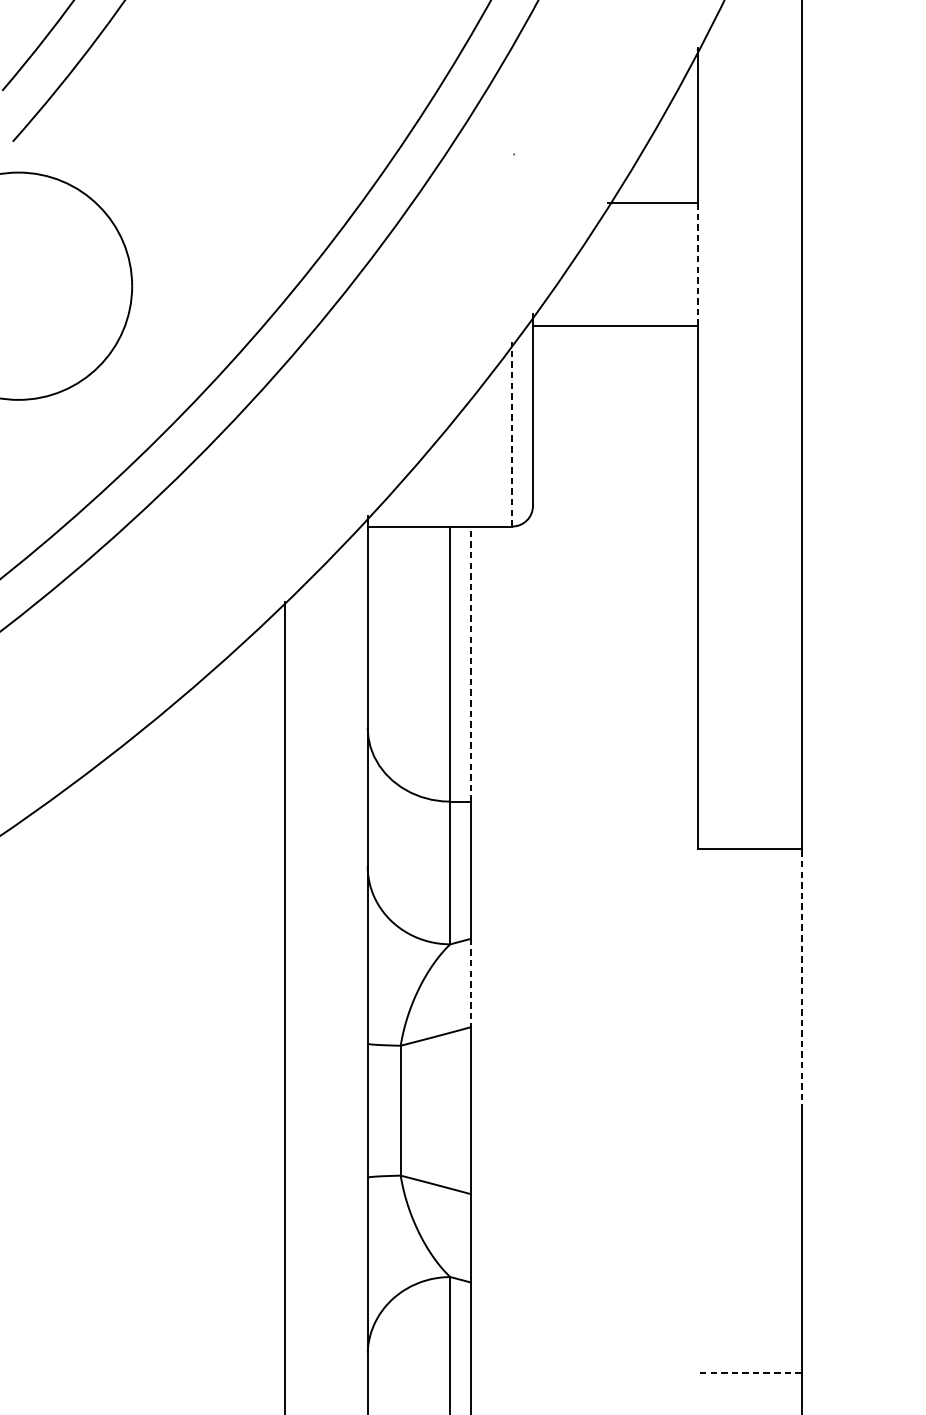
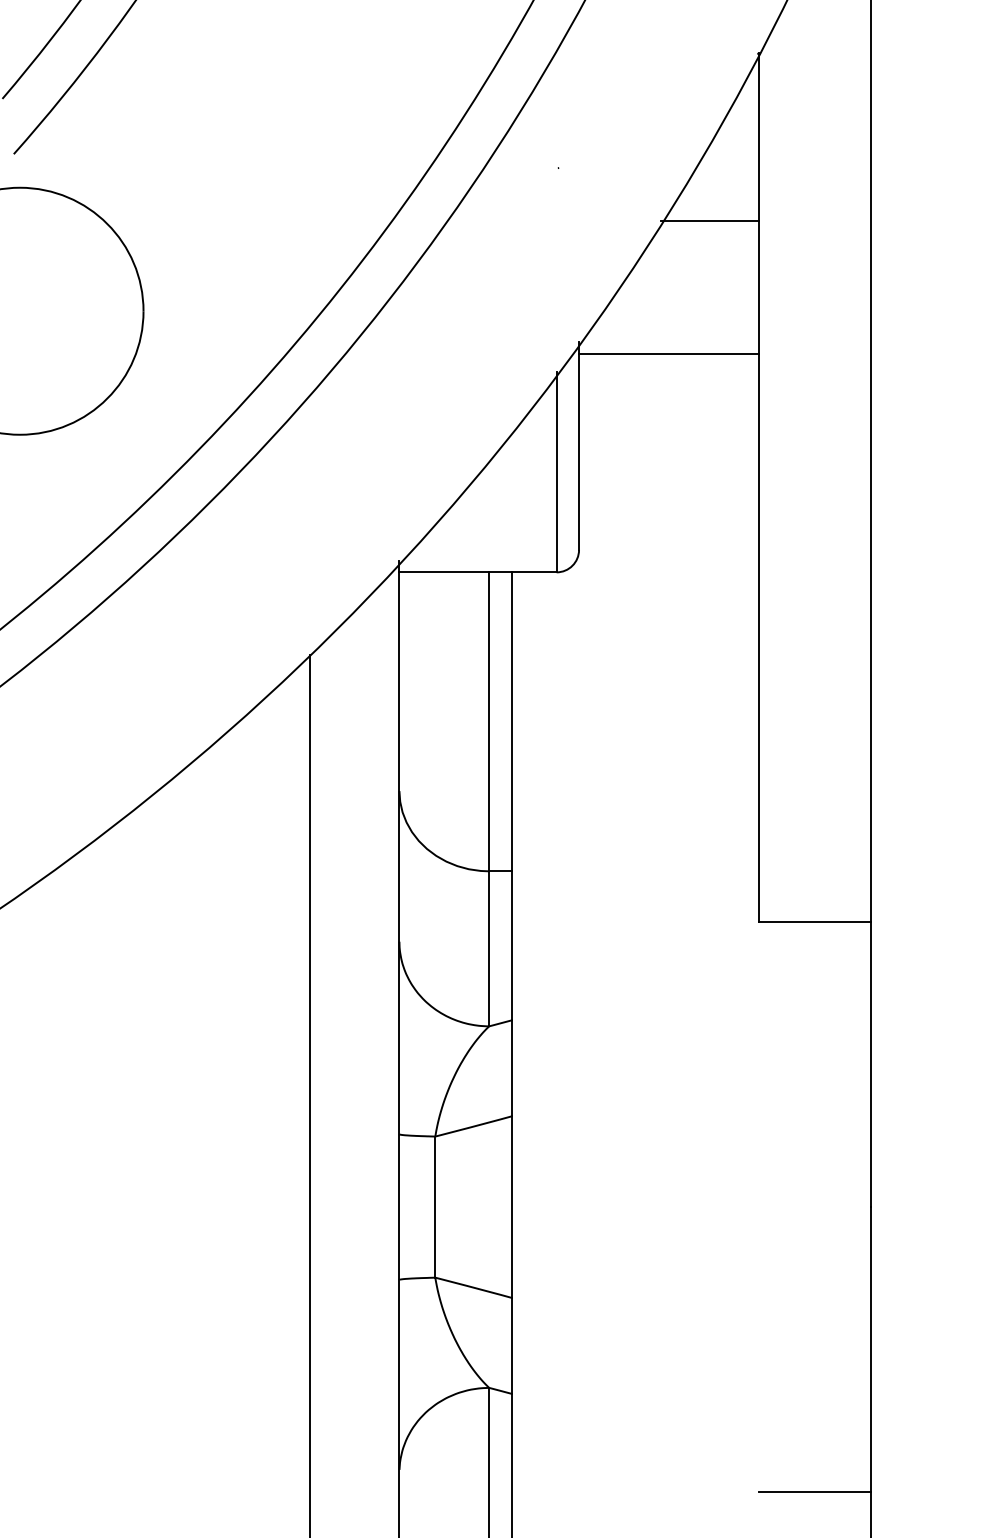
line: (698, 264) -> (758, 287), dashed -> solid
line: (512, 433) -> (556, 471), dashed -> solid
line: (470, 663) -> (511, 721), dashed -> solid
line: (801, 979) -> (870, 1064), dashed -> solid
line: (470, 983) -> (511, 1068), dashed -> solid
line: (749, 1372) -> (814, 1491), dashed -> solid

